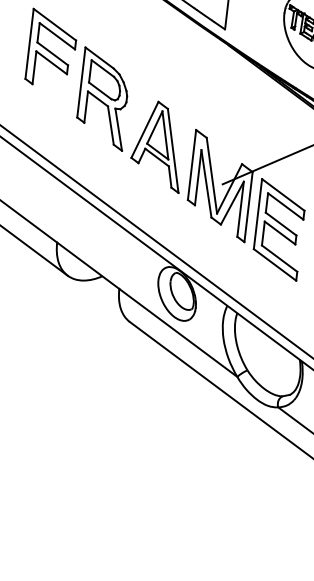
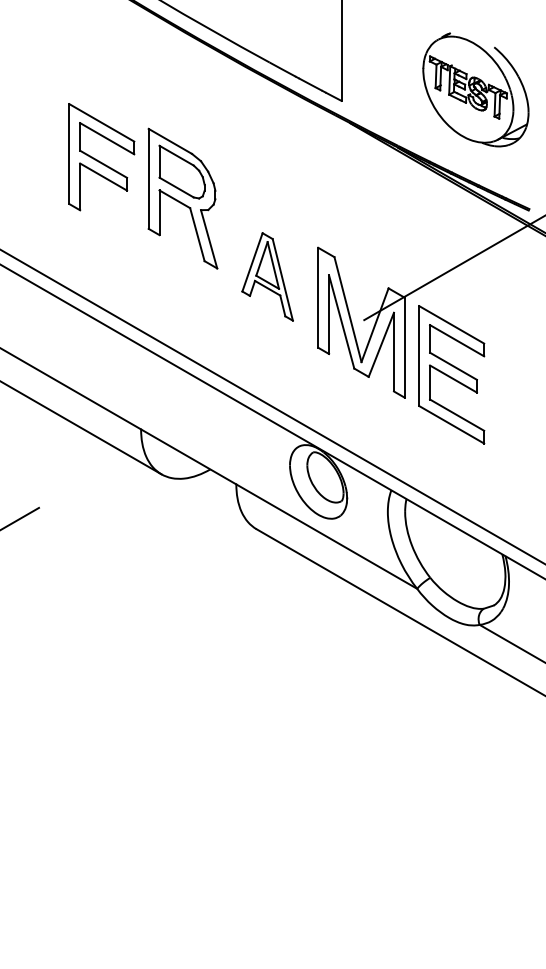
part: (103, 99) -> (182, 198), moved
part: (158, 145) -> (267, 276), size x0.7

